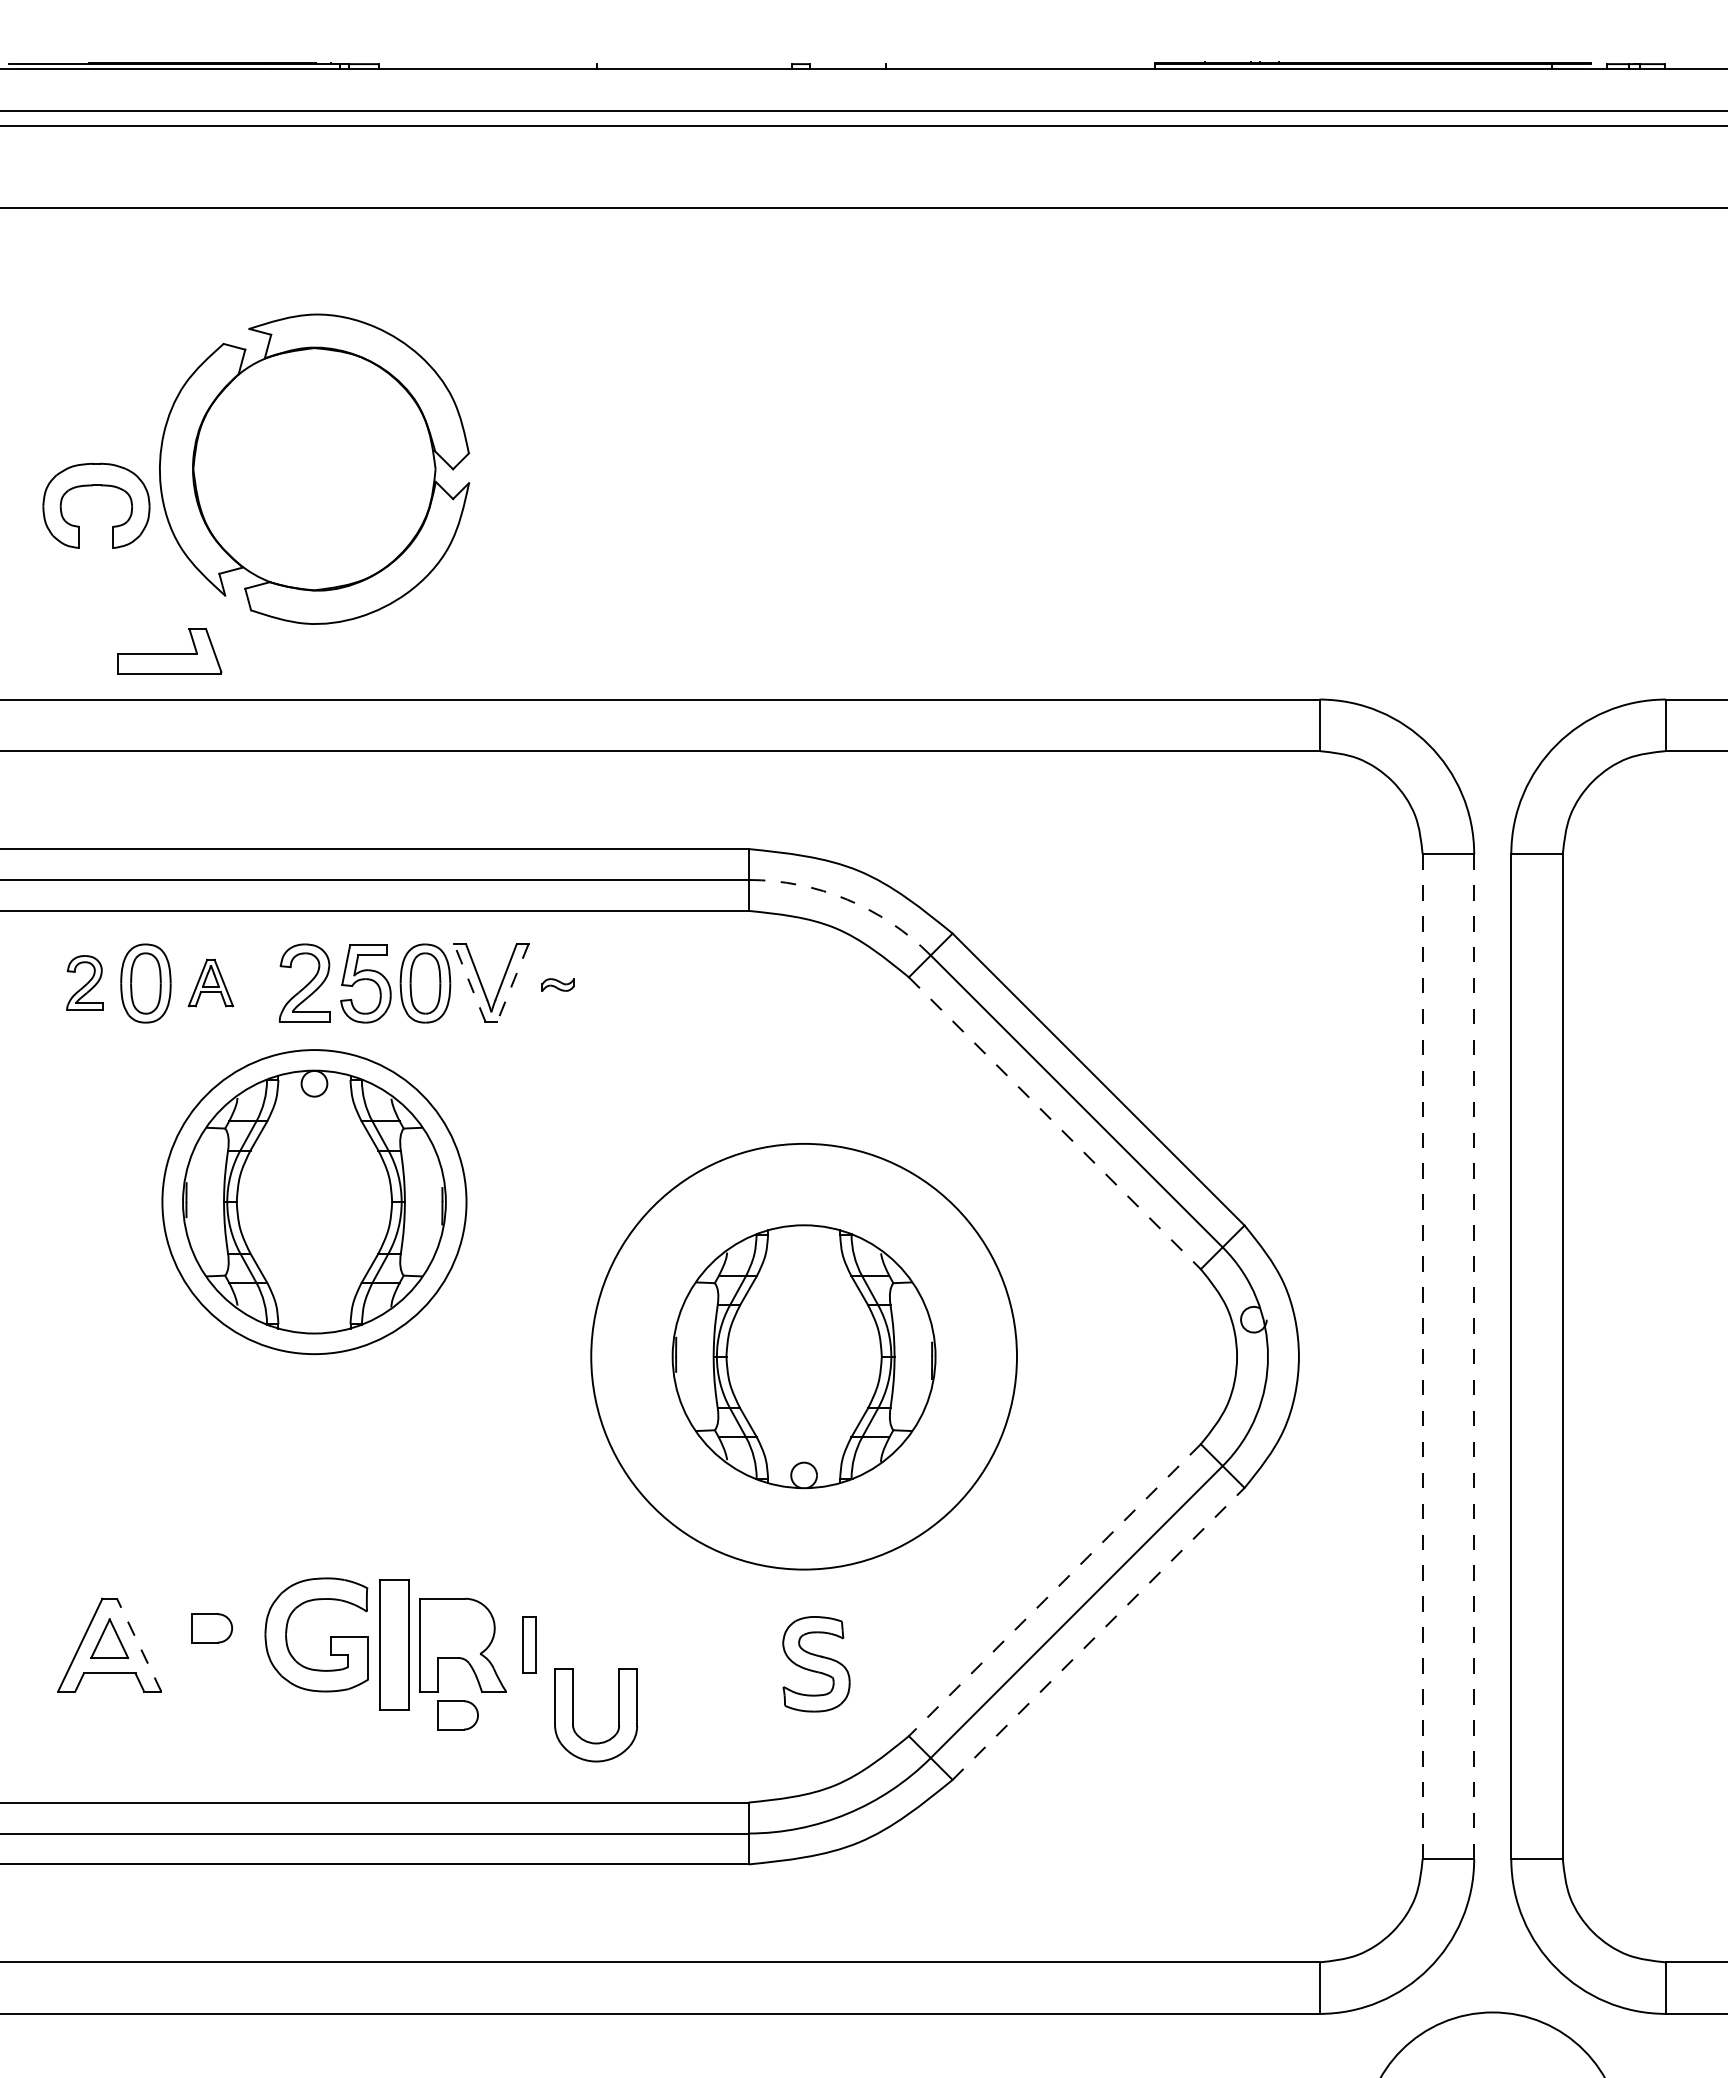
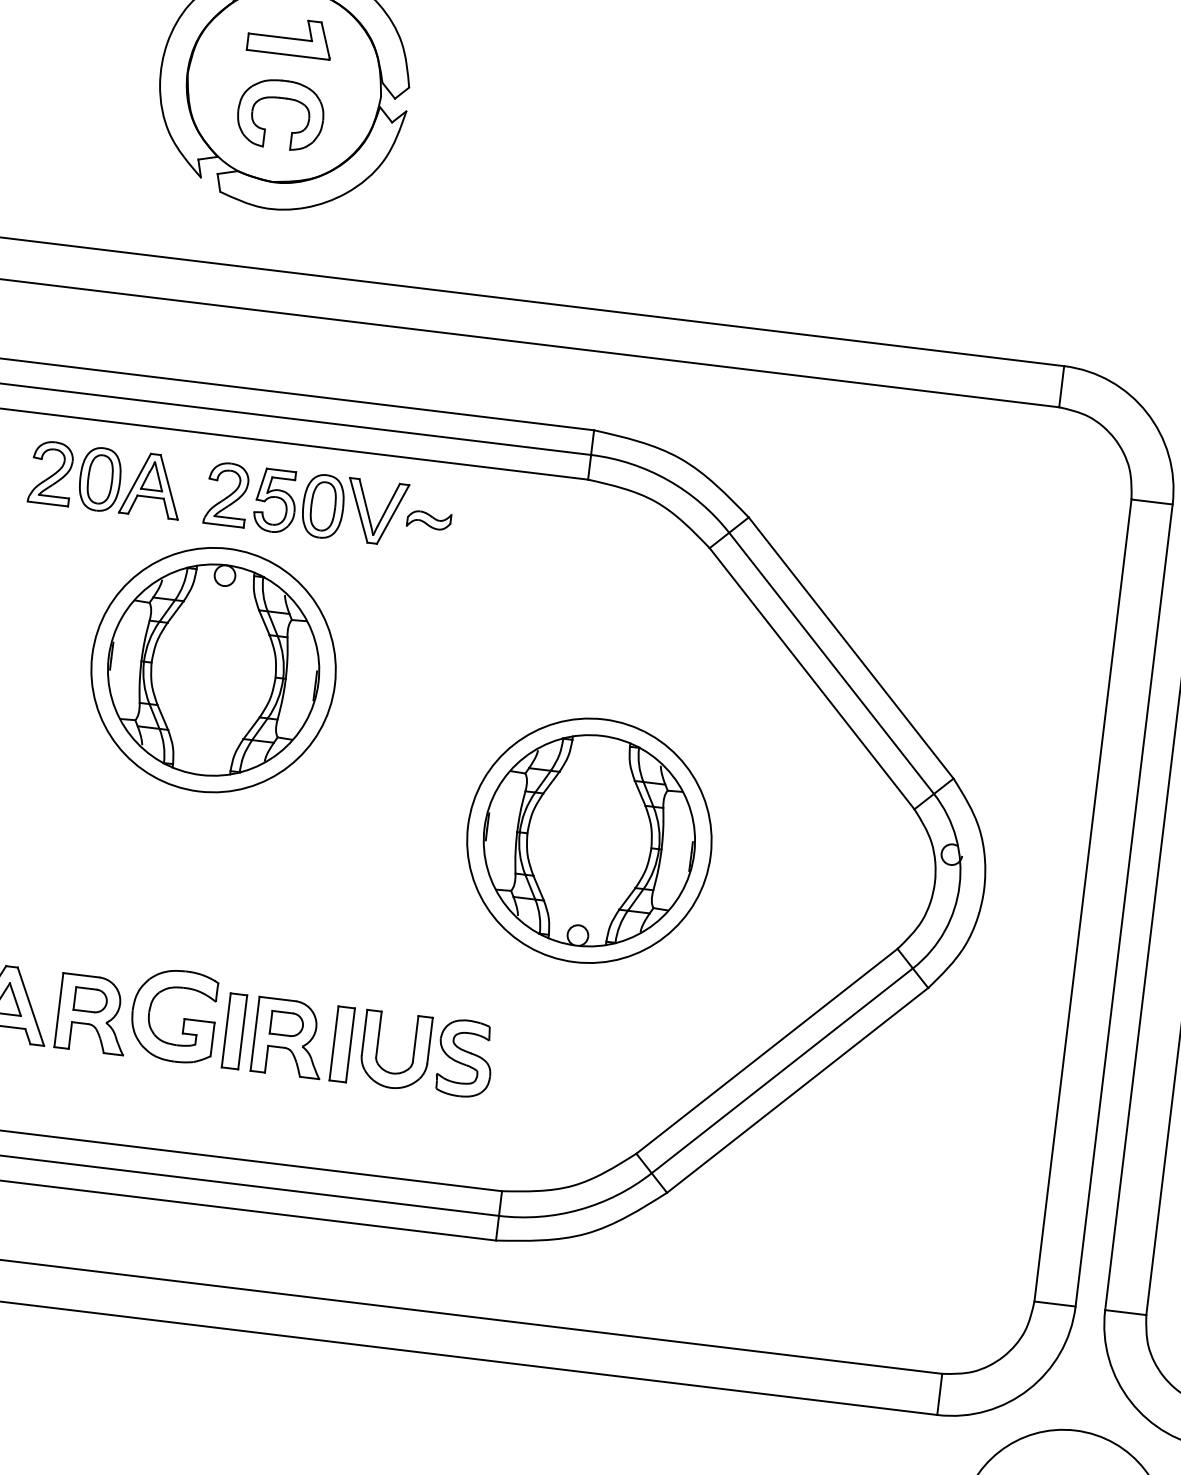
part: (92, 486) -> (279, 98), moved
part: (169, 651) -> (290, 36), moved
arc: (847, 899) -> (668, 480), dashed -> solid
part: (84, 982) -> (51, 472), size x1.43
part: (210, 982) -> (151, 484), size x1.67
line: (469, 983) -> (358, 510), dashed -> solid
line: (512, 983) -> (392, 514), dashed -> solid
part: (558, 984) -> (429, 520), size x1.67
line: (1055, 1123) -> (812, 678), dashed -> solid
circle: (804, 1356) -> (589, 840), size x0.71
line: (1422, 1356) -> (1082, 900), dashed -> solid
line: (1474, 1356) -> (1124, 905), dashed -> solid
line: (1054, 1590) -> (766, 1051), dashed -> solid
line: (1098, 1633) -> (797, 1090), dashed -> solid
line: (138, 1644) -> (30, 1006), dashed -> solid
part: (216, 1644) -> (92, 1013), added
part: (394, 1645) -> (234, 1031), size x0.71
part: (529, 1645) -> (342, 1044), size x1.67
part: (816, 1664) -> (465, 1058), moved
part: (457, 1715) -> (286, 1024), moved
part: (618, 1715) -> (413, 1053), moved

